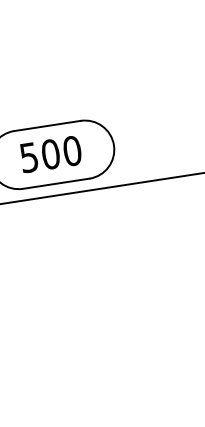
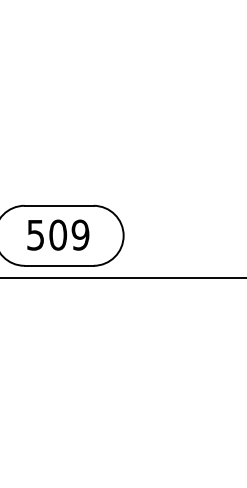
text: (72, 150) -> (80, 234), 500 -> 509

